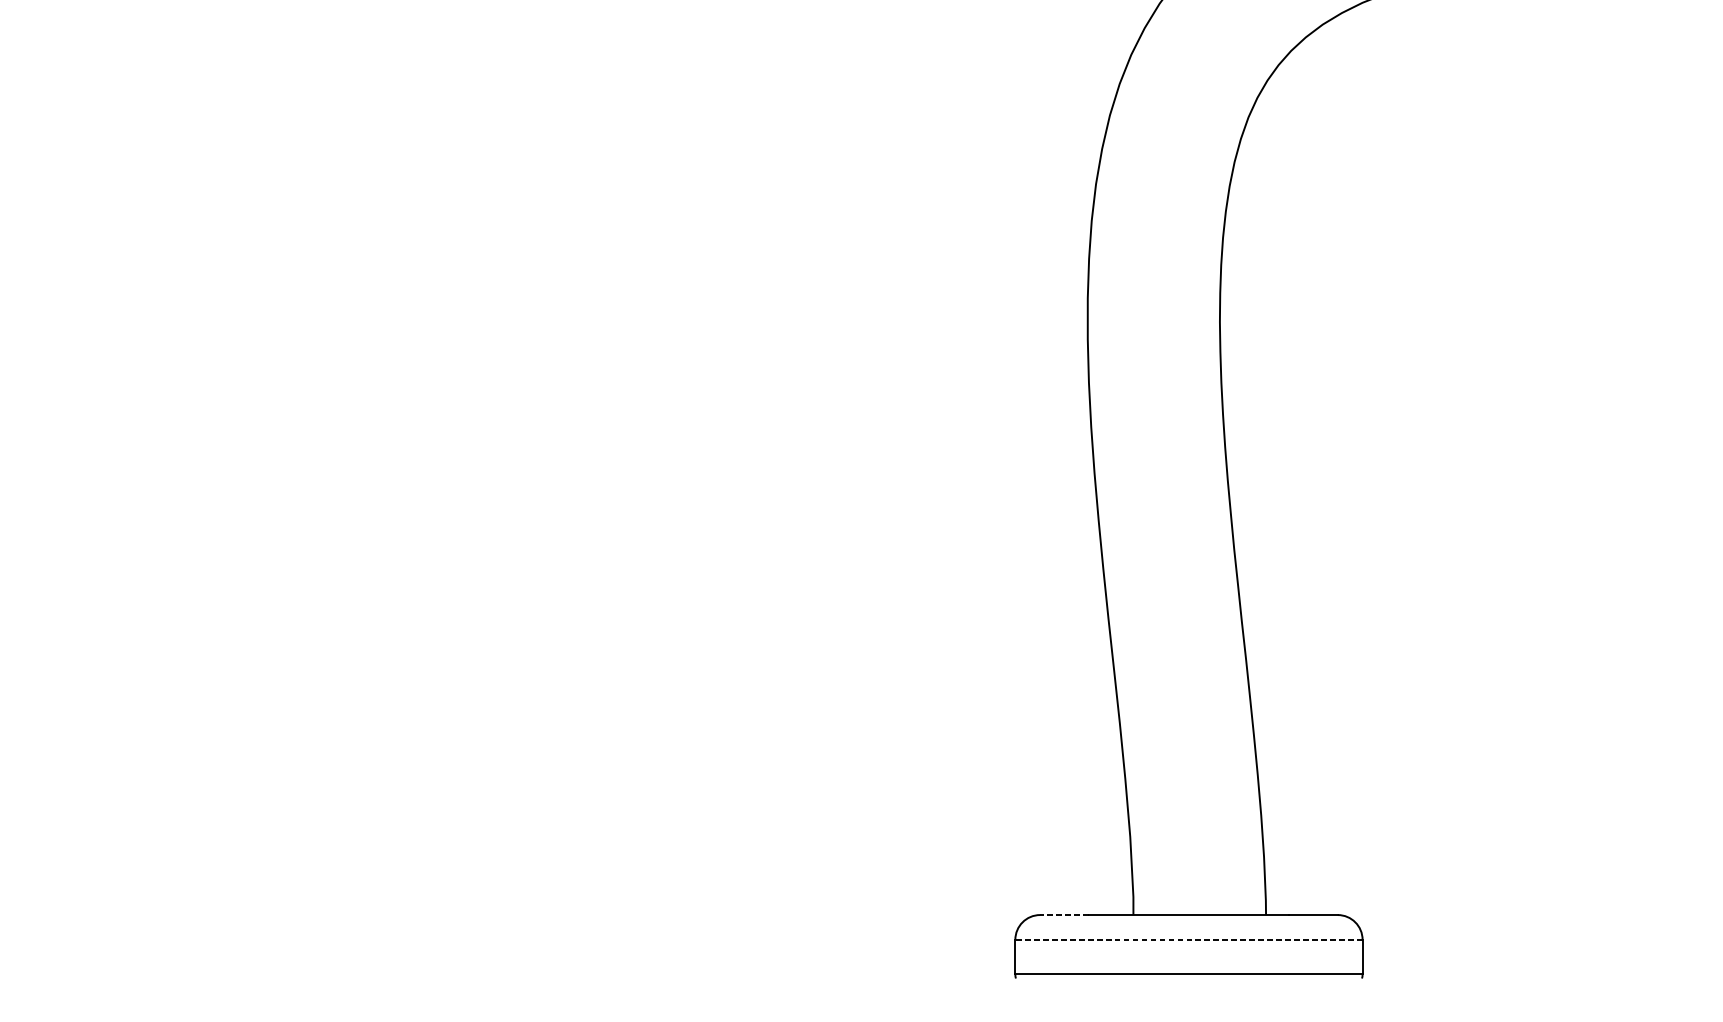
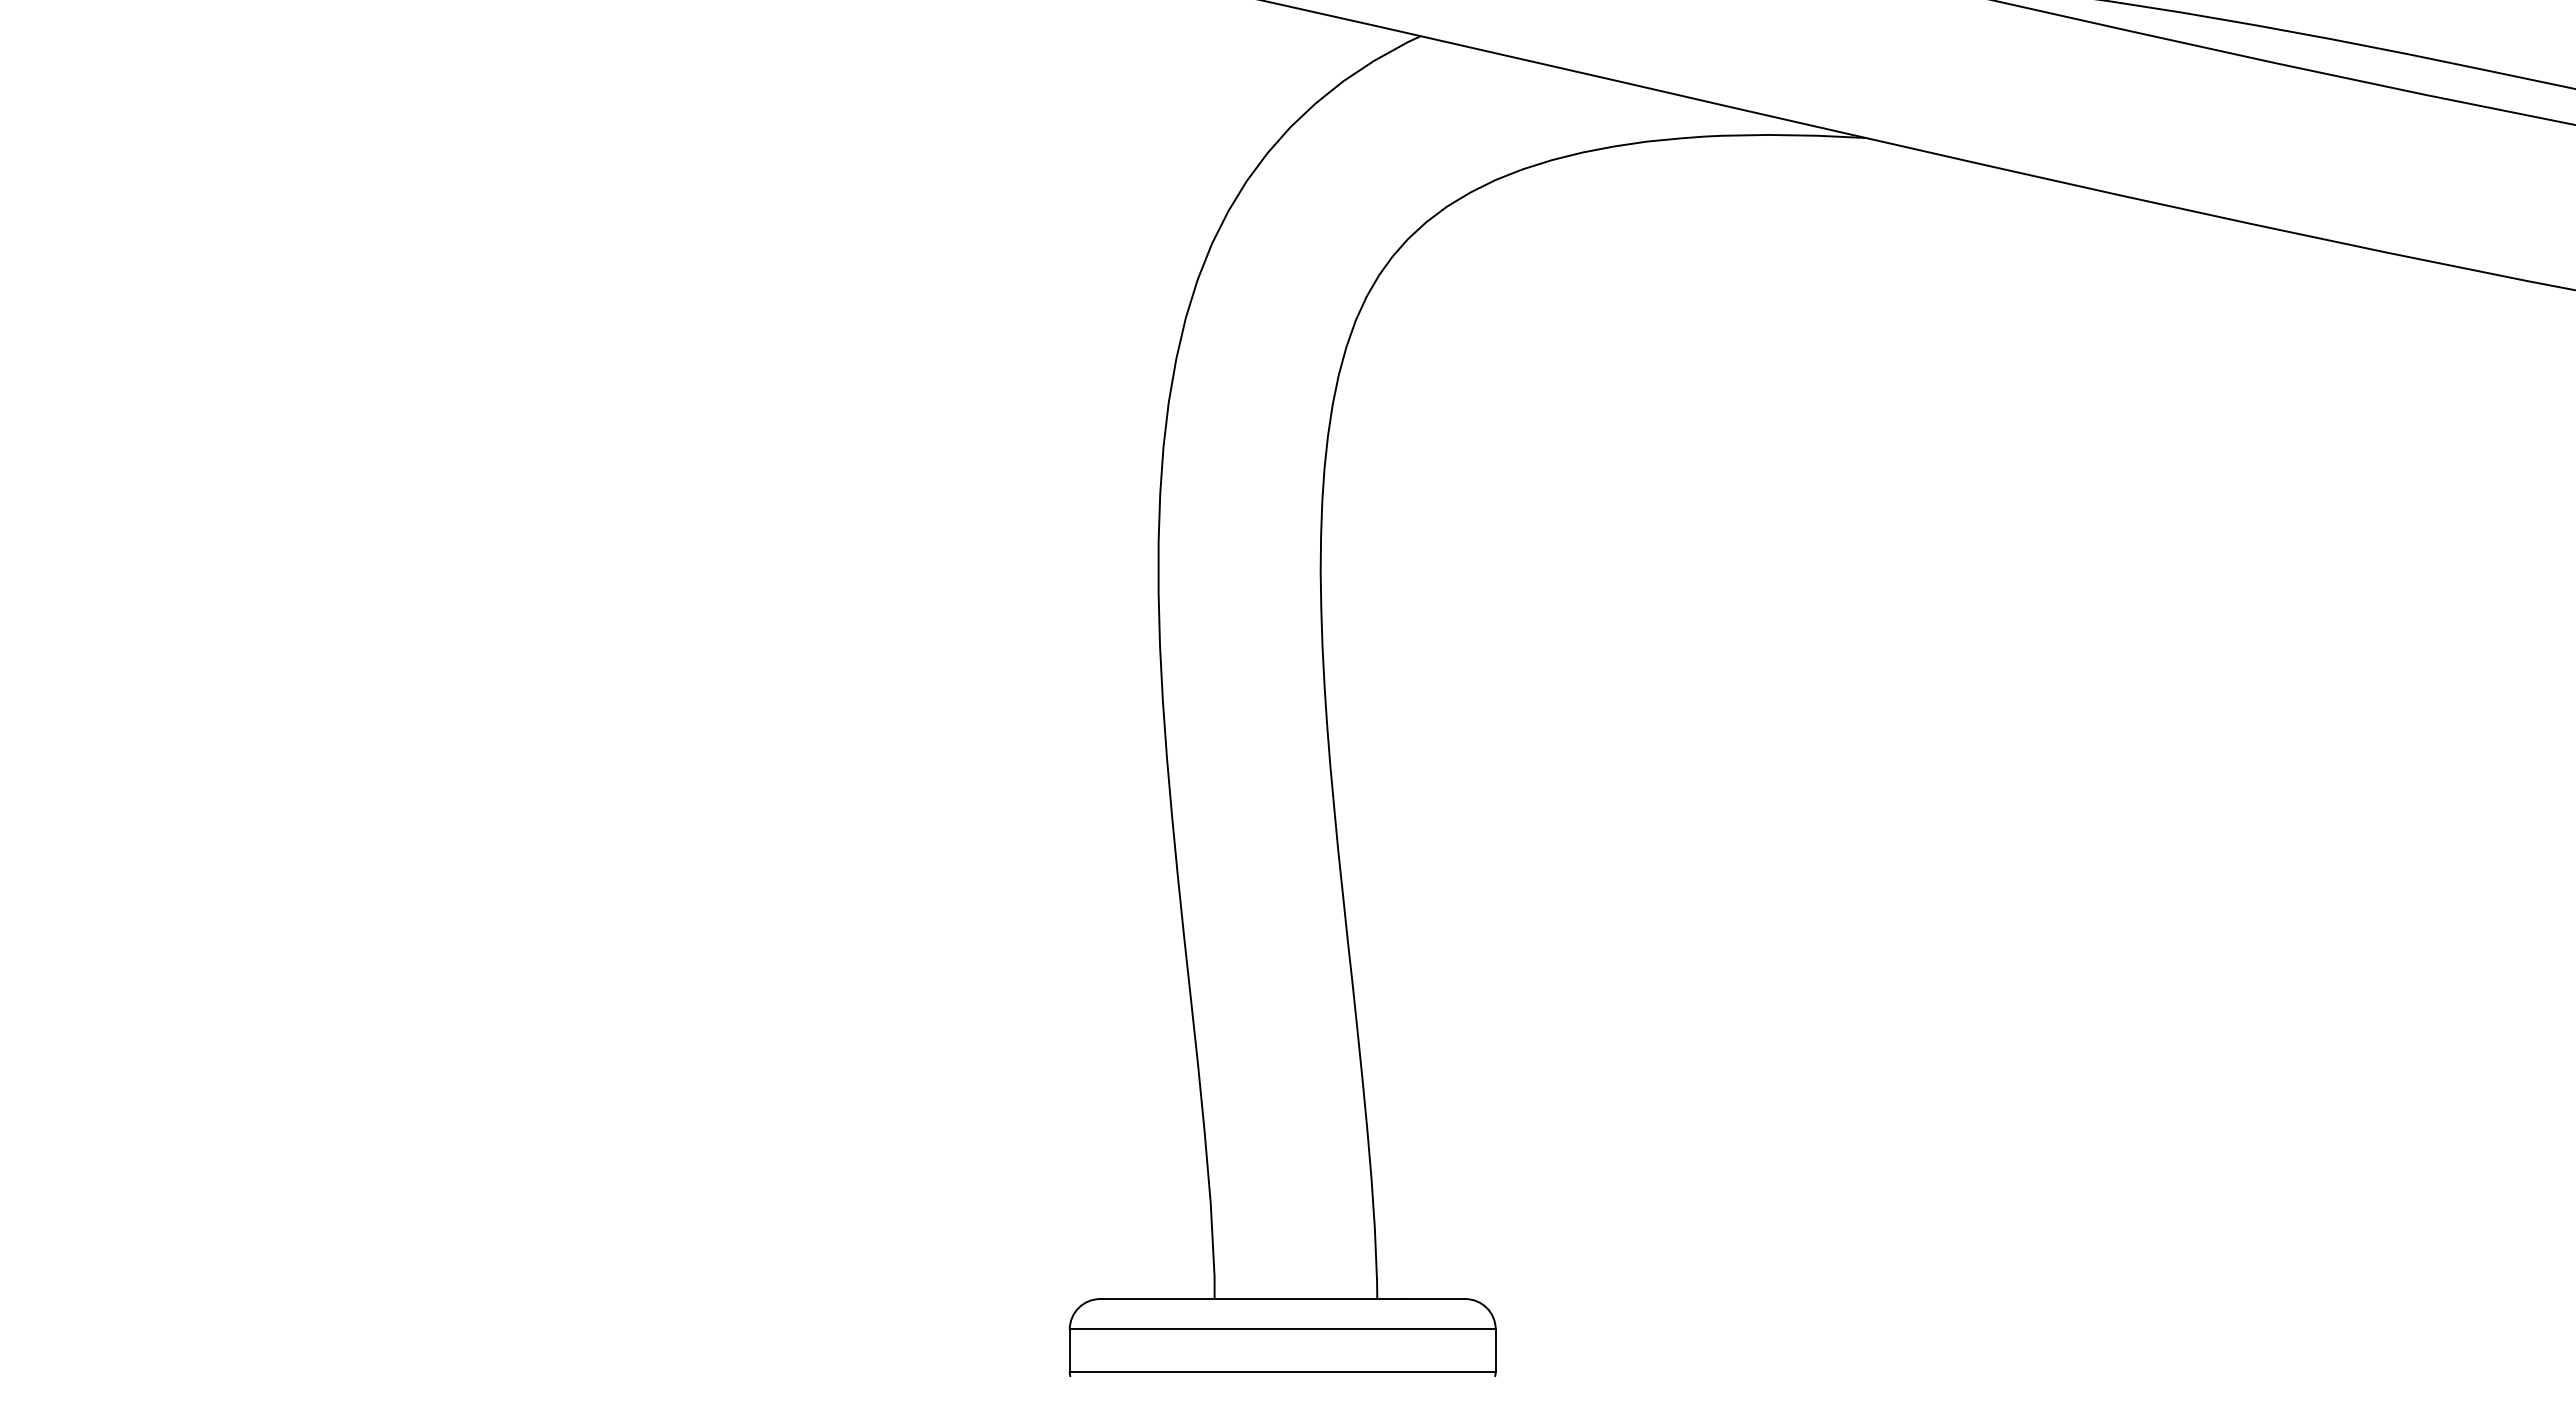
line: (1064, 915) -> (1129, 1299), dashed -> solid
line: (1188, 939) -> (1282, 1329), dashed -> solid

